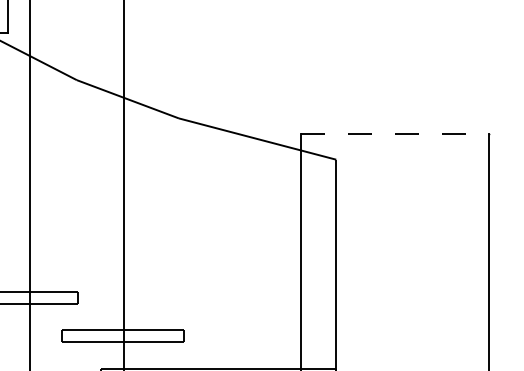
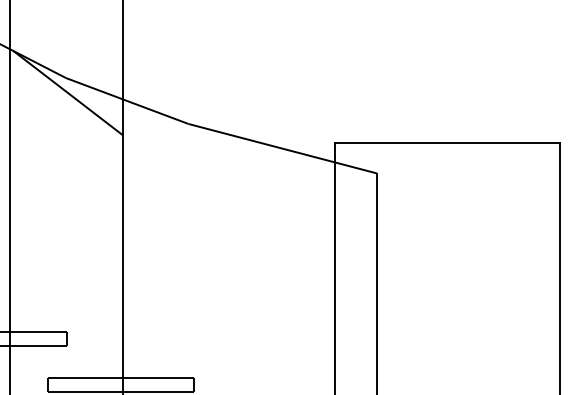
line: (78, 92) -> (68, 92), added
line: (395, 134) -> (447, 143), dashed -> solid

